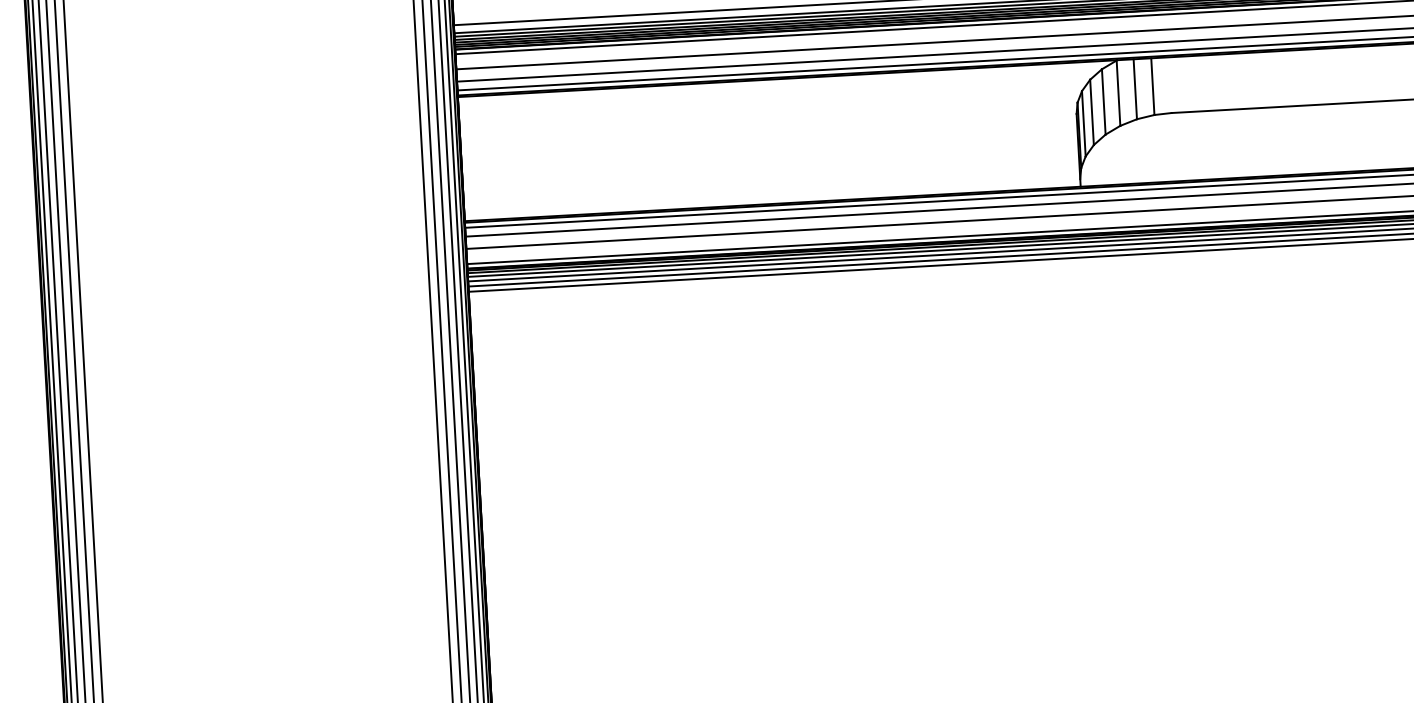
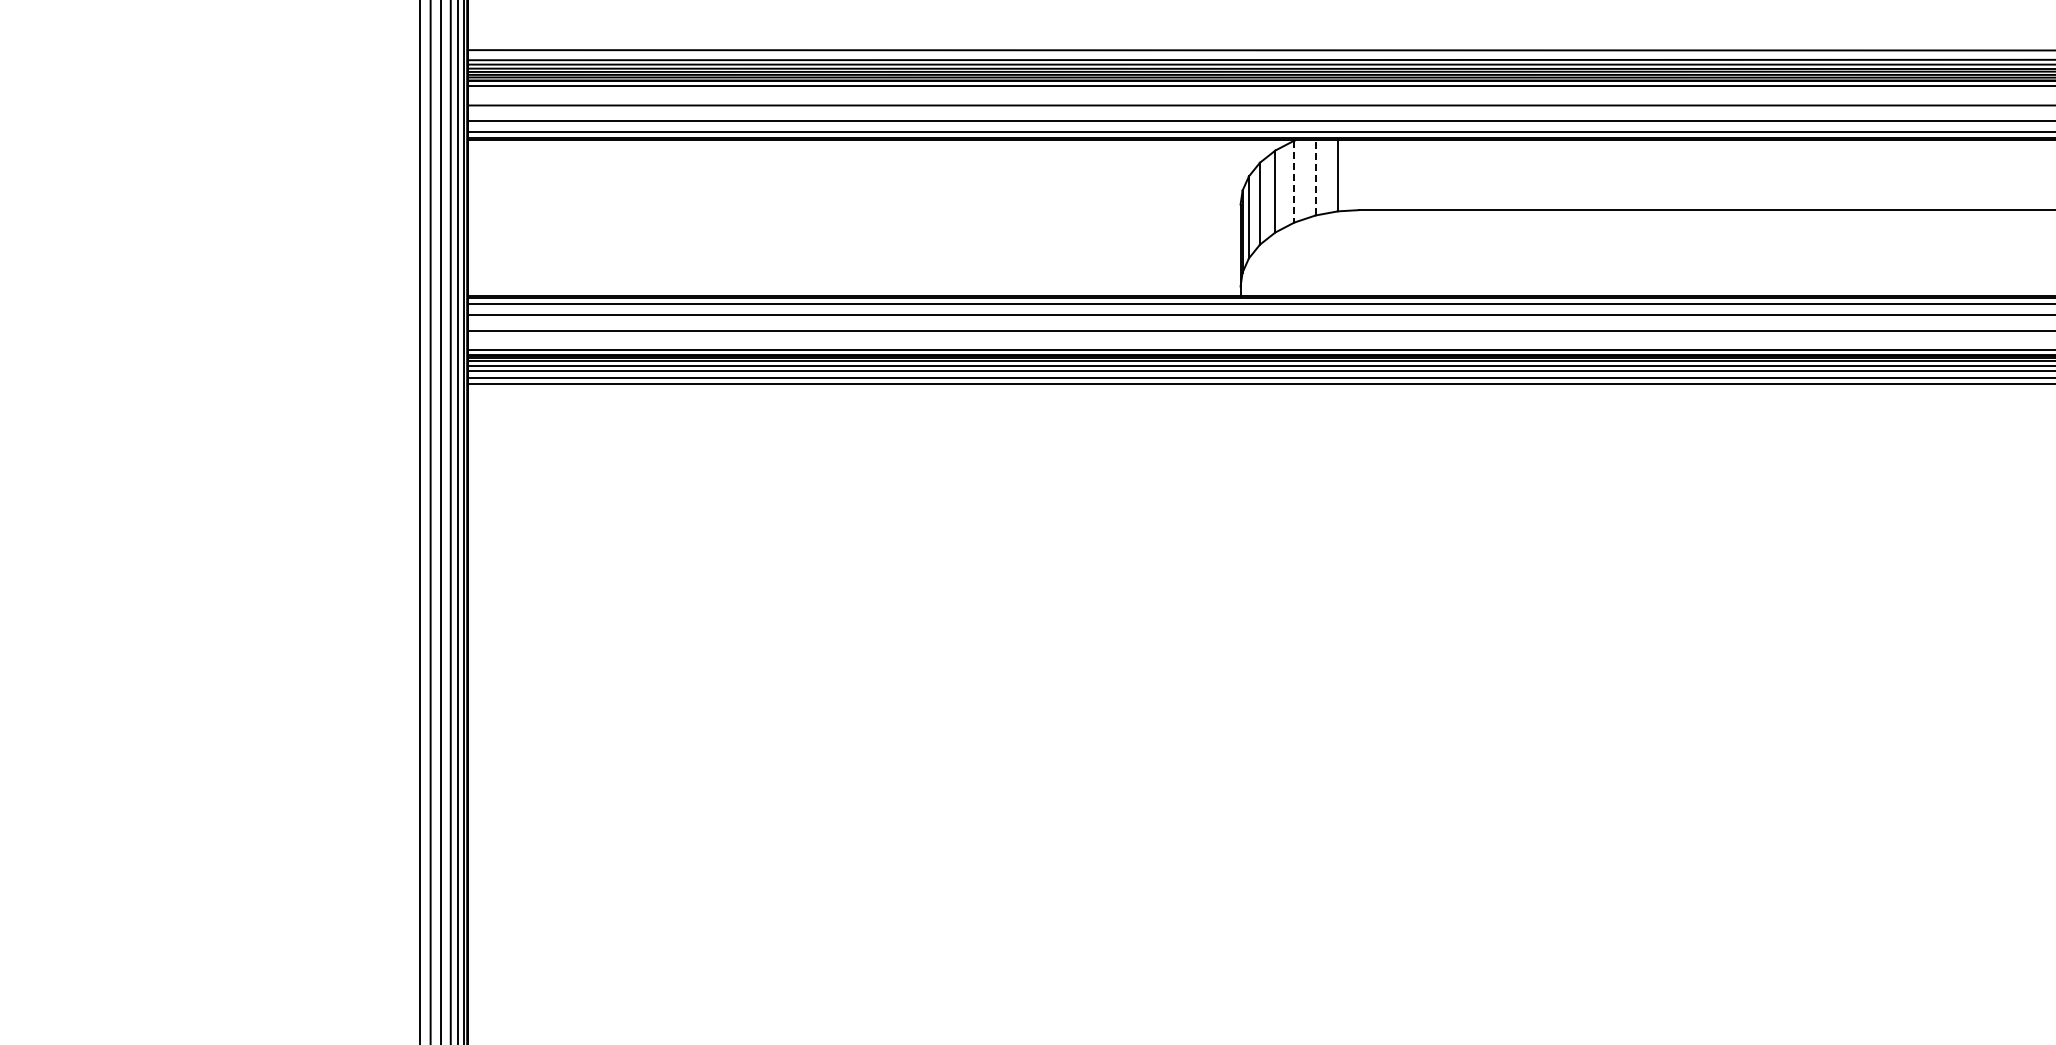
line: (1135, 88) -> (1315, 177), solid -> dashed
line: (1118, 93) -> (1294, 181), solid -> dashed

